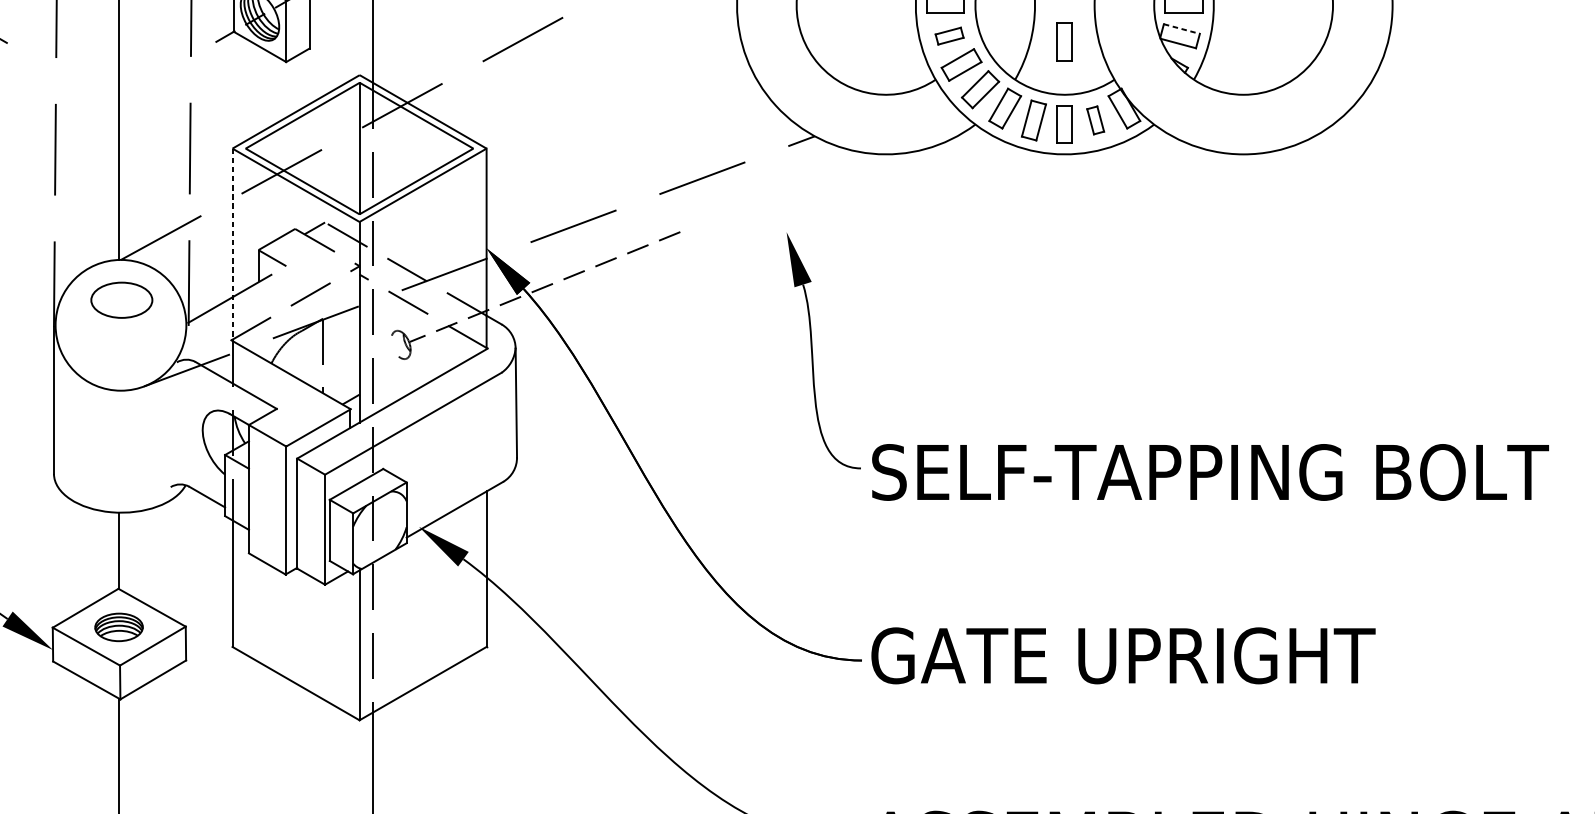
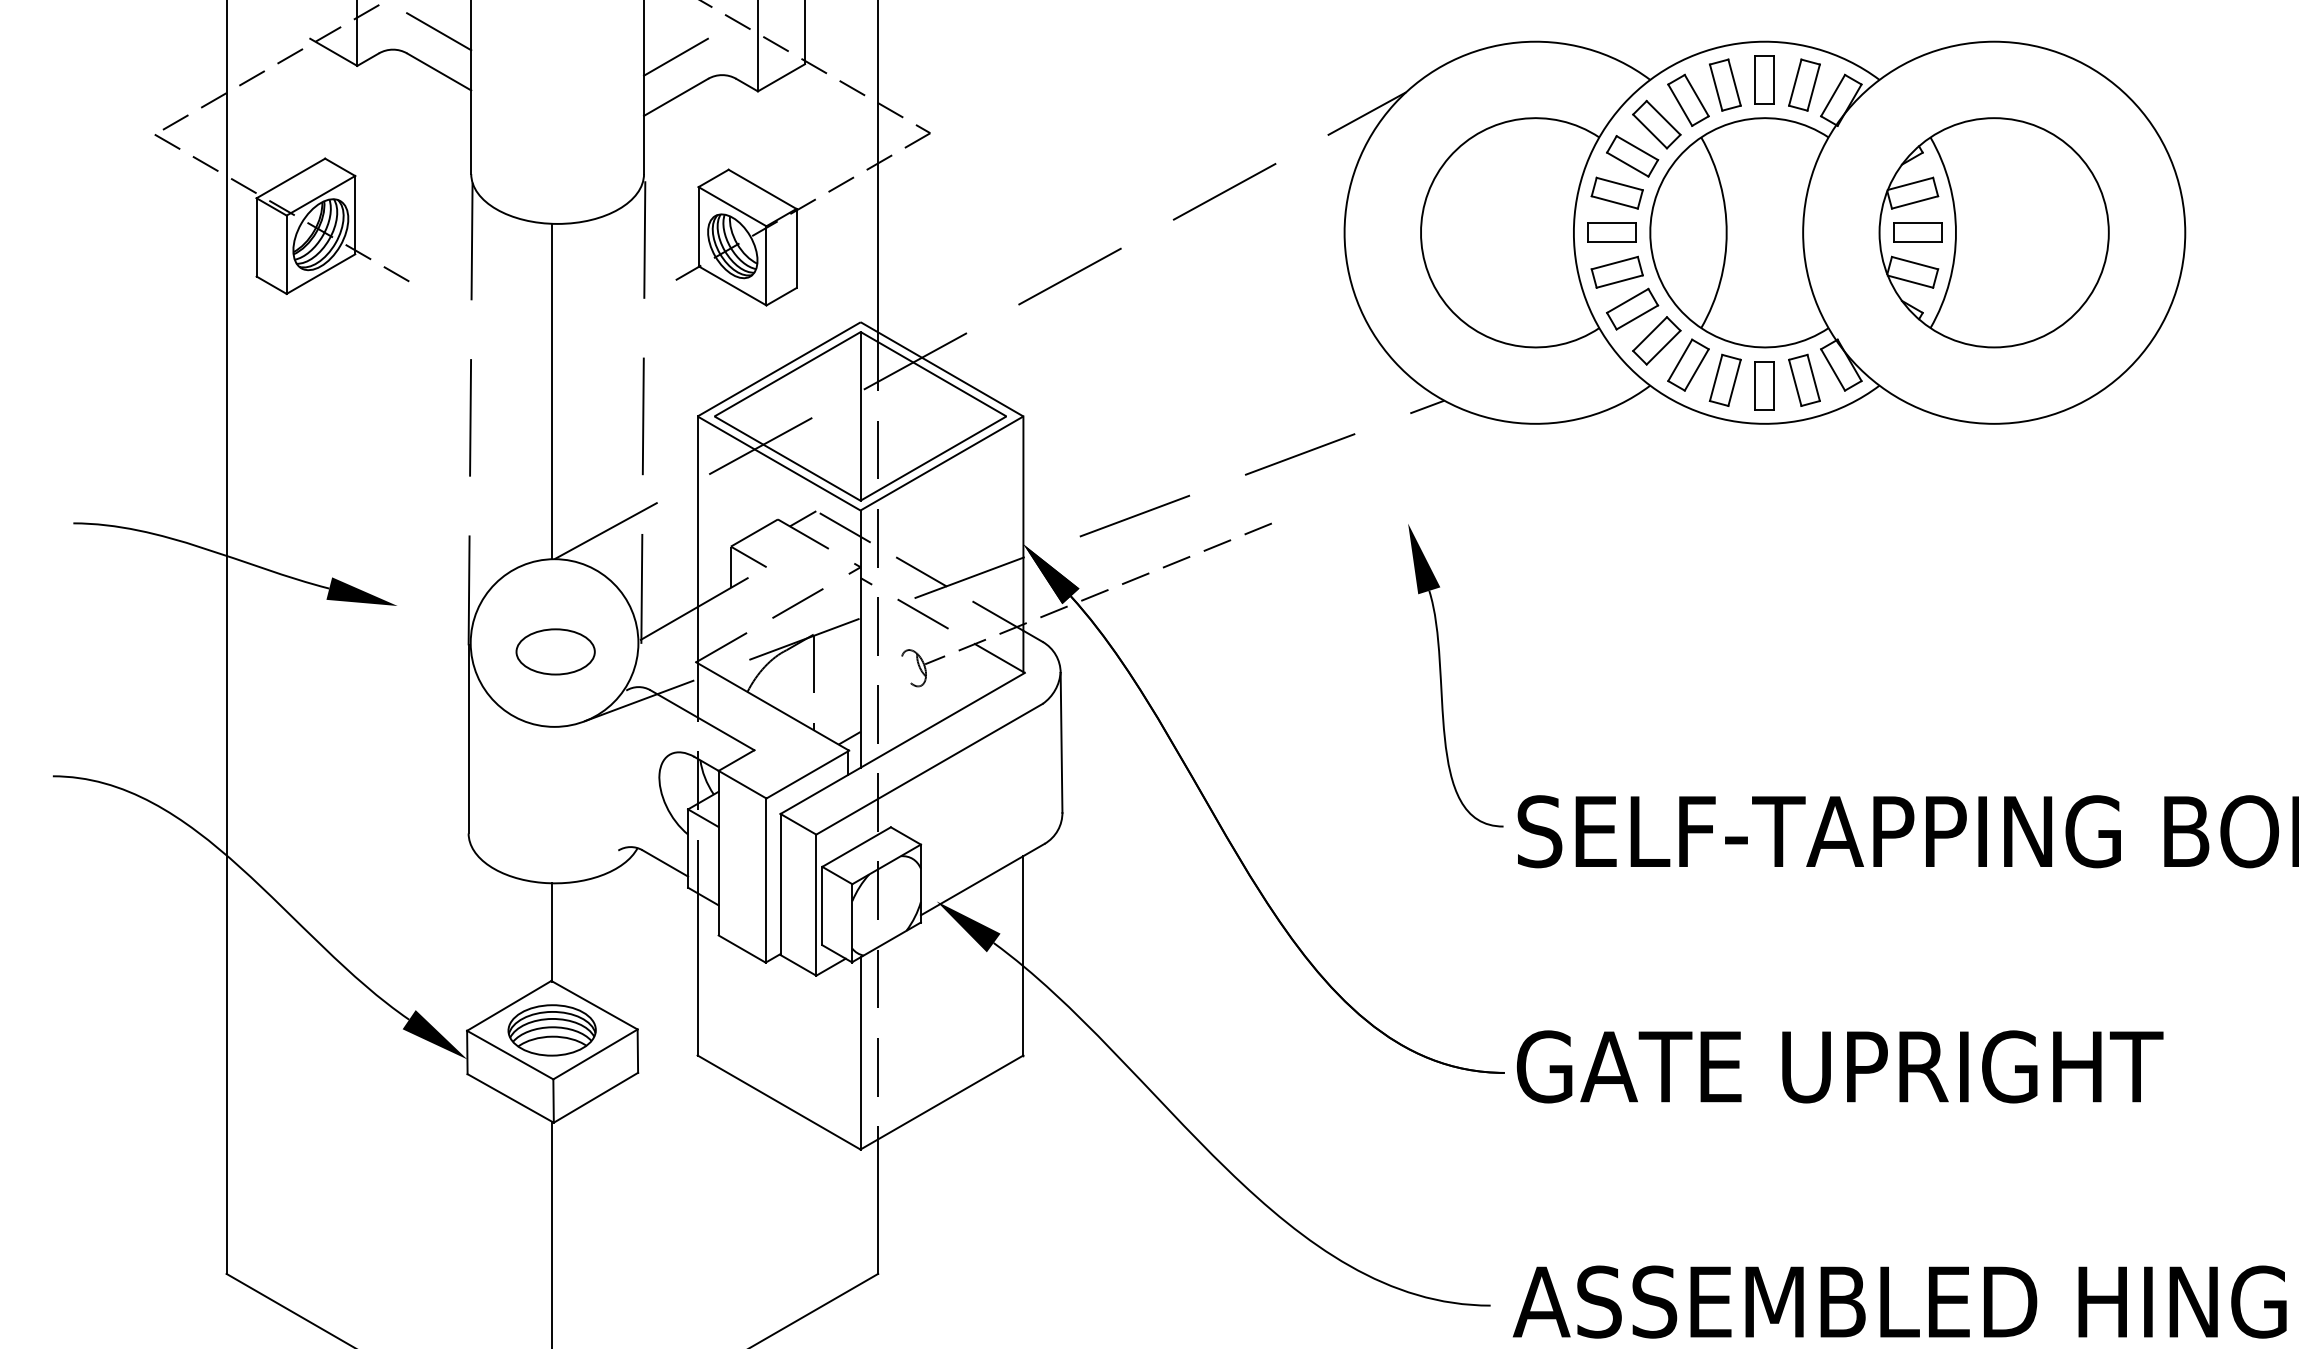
line: (1182, 29) -> (1915, 263), dashed -> solid
part: (949, 35) -> (1616, 271), size x1.43
part: (1064, 41) -> (1764, 279), removed
part: (1095, 119) -> (1804, 379), size x1.43
line: (232, 245) -> (697, 540), dashed -> solid
part: (121, 299) -> (555, 651), moved
part: (118, 627) -> (551, 1030), size x1.43

